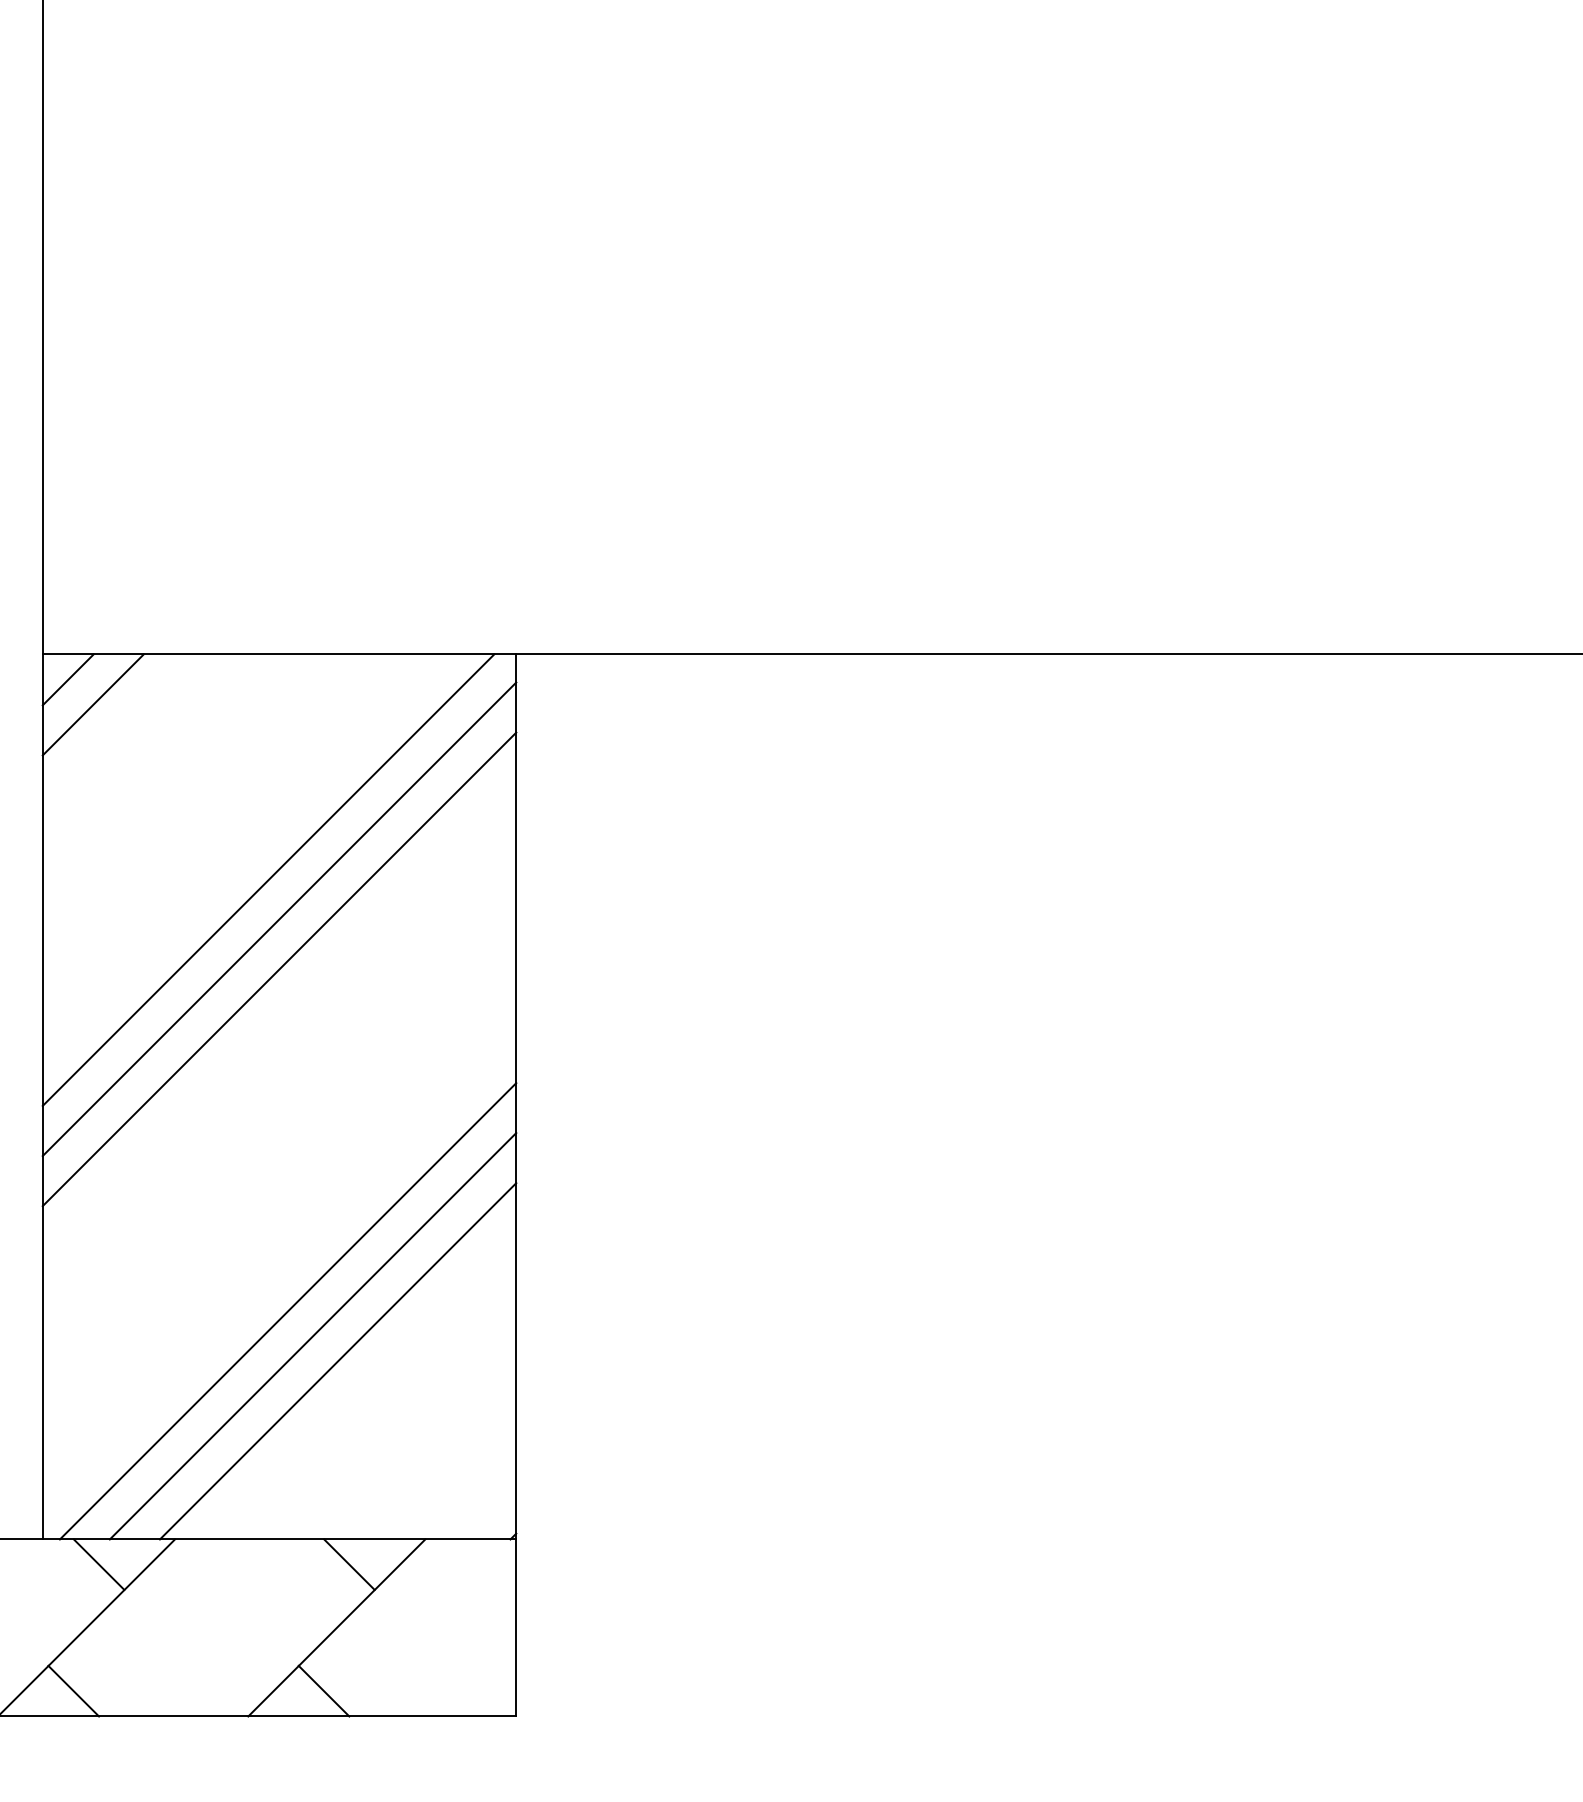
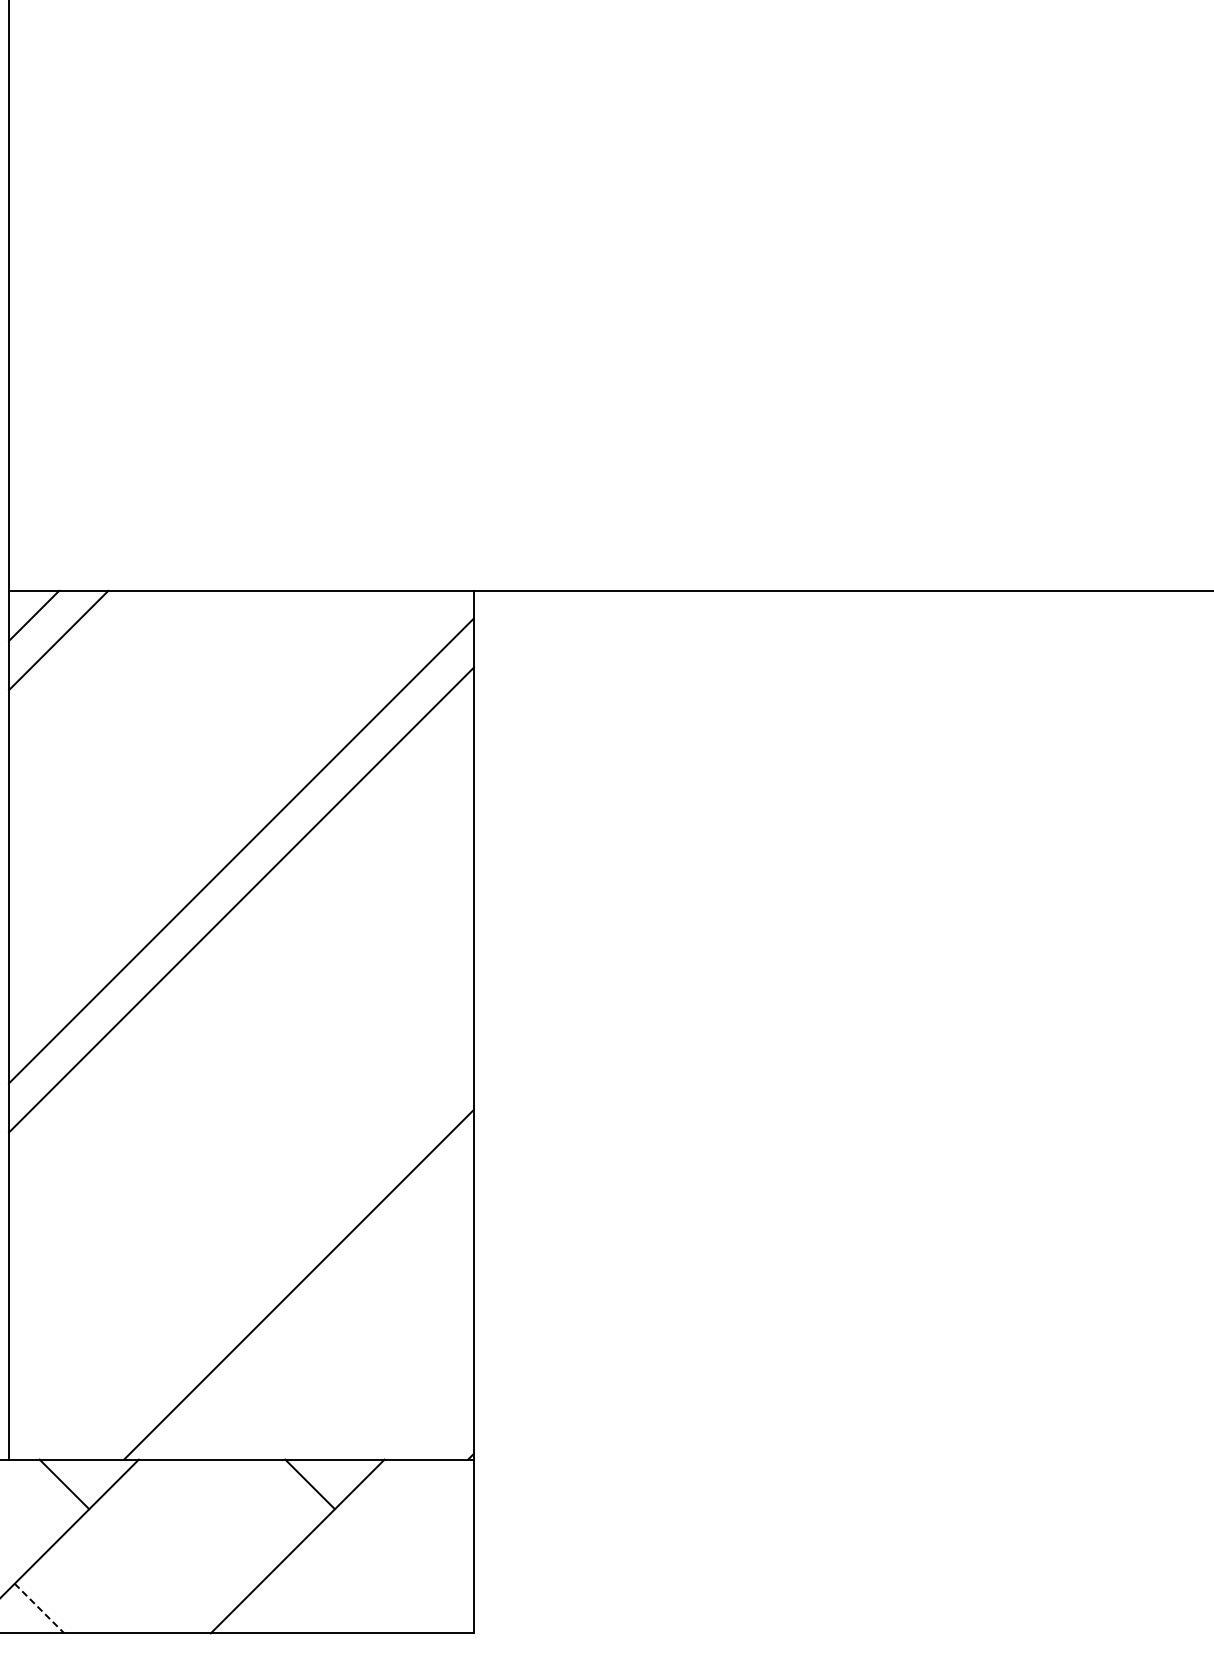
line: (268, 879) -> (230, 811), removed
line: (287, 1311) -> (249, 1235), removed
line: (312, 1336) -> (273, 1260), removed
line: (323, 1690) -> (284, 1607), removed
line: (73, 1691) -> (39, 1608), solid -> dashed

